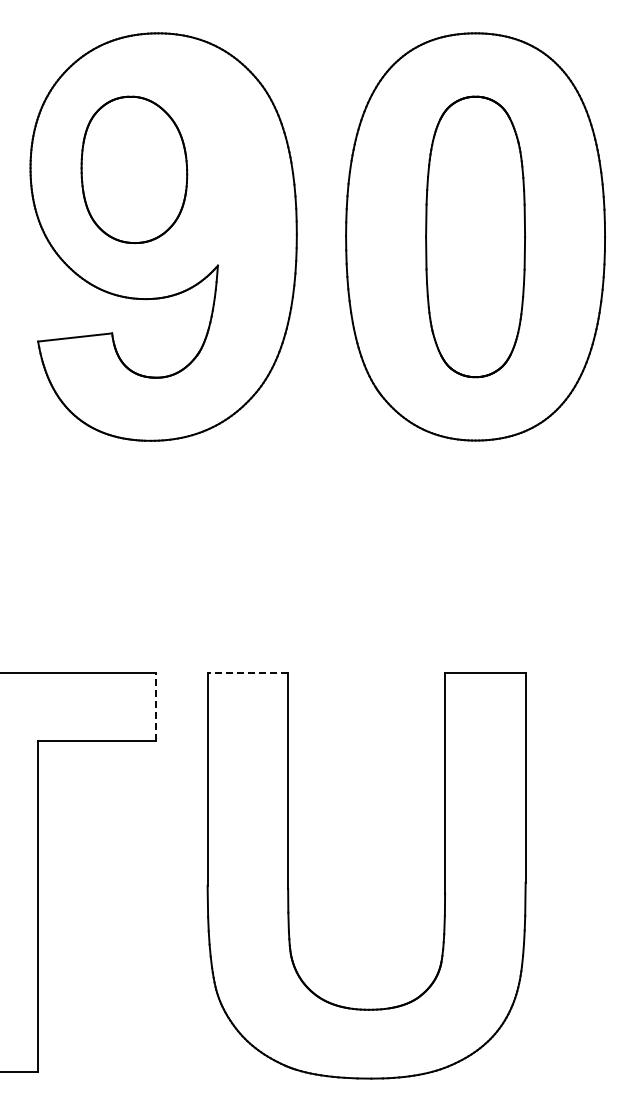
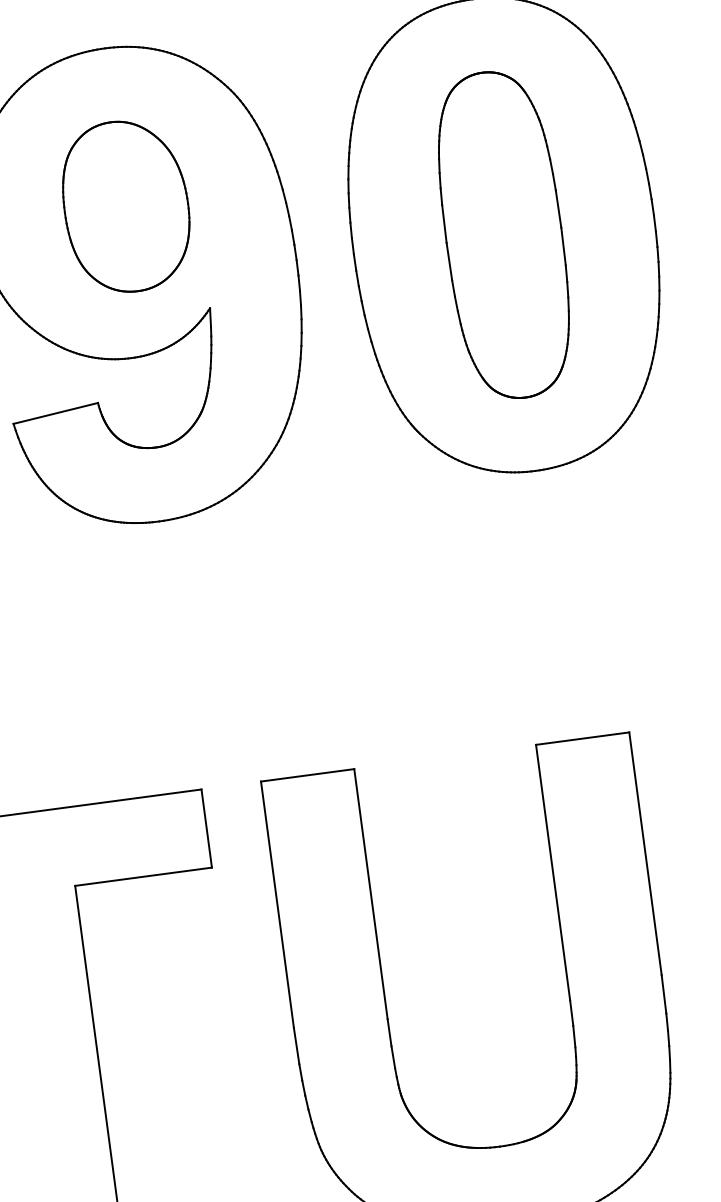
part: (134, 169) -> (126, 206), moved
line: (247, 673) -> (307, 775), dashed -> solid
line: (156, 706) -> (206, 828), dashed -> solid

